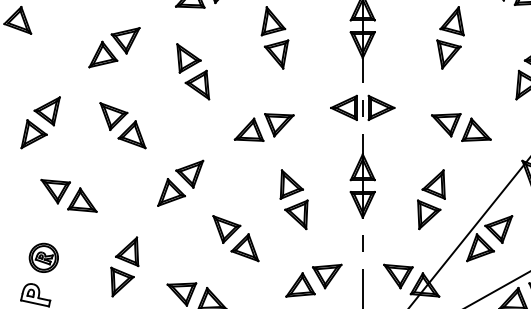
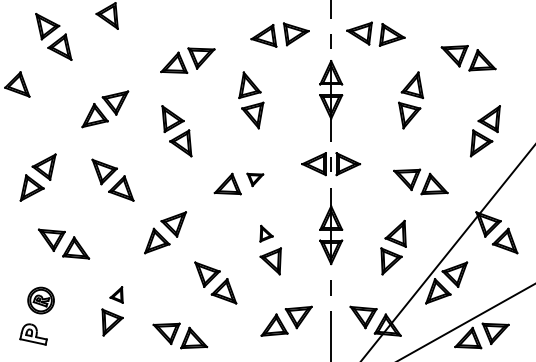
part: (279, 124) -> (255, 179), size x0.6
part: (291, 184) -> (266, 233), size x0.6
part: (126, 251) -> (116, 294), size x0.6

